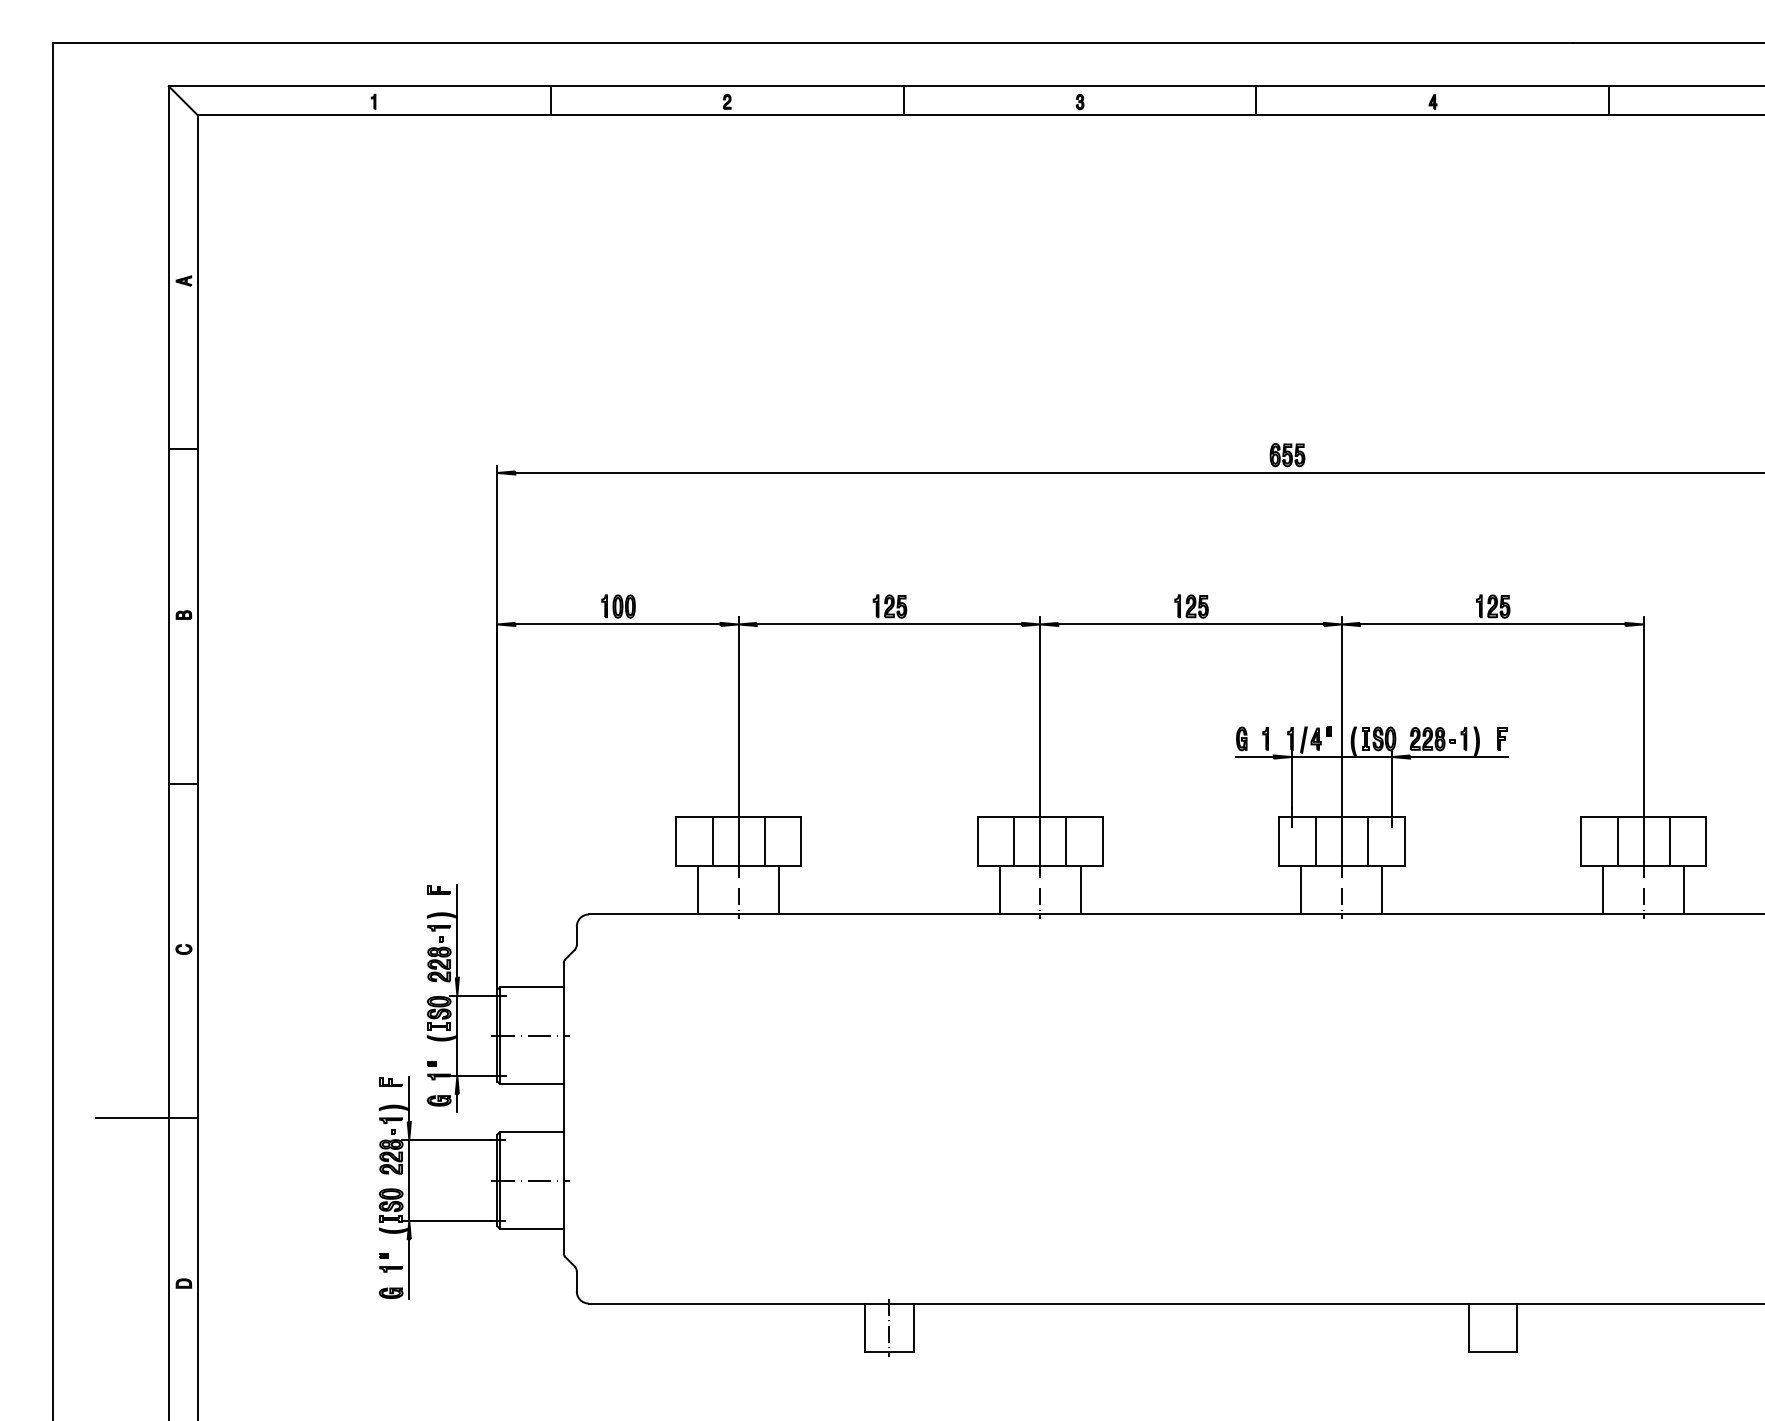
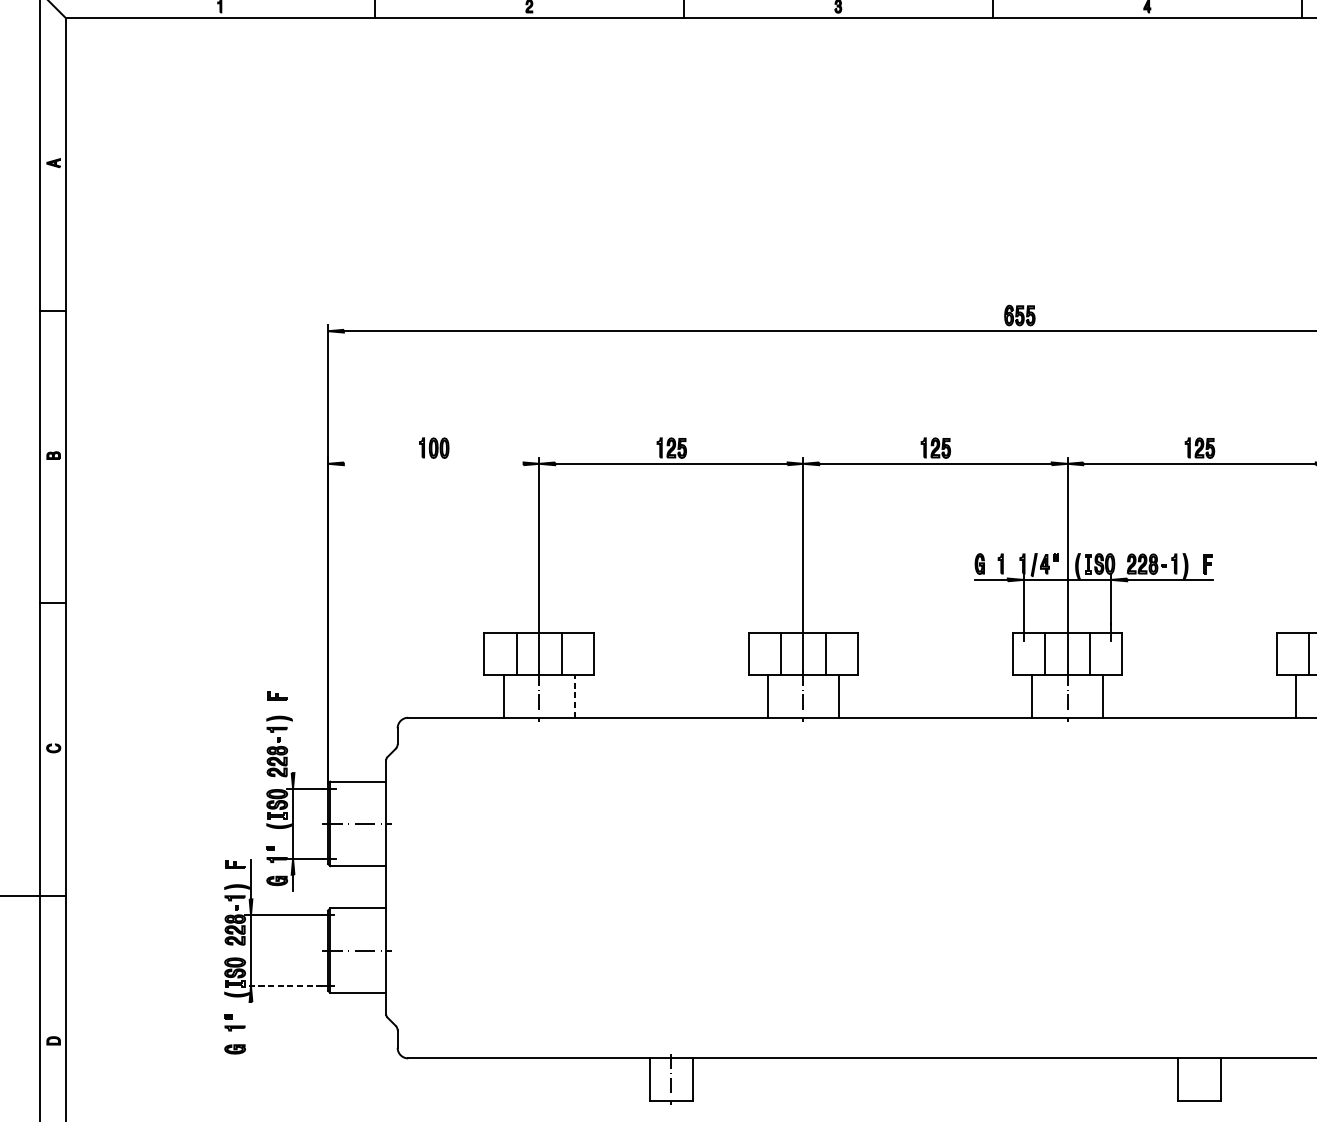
line: (617, 624) -> (433, 463), removed
line: (779, 889) -> (575, 695), solid -> dashed
line: (457, 930) -> (293, 731), removed
line: (445, 1221) -> (282, 986), solid -> dashed
line: (409, 1268) -> (251, 1027), removed

